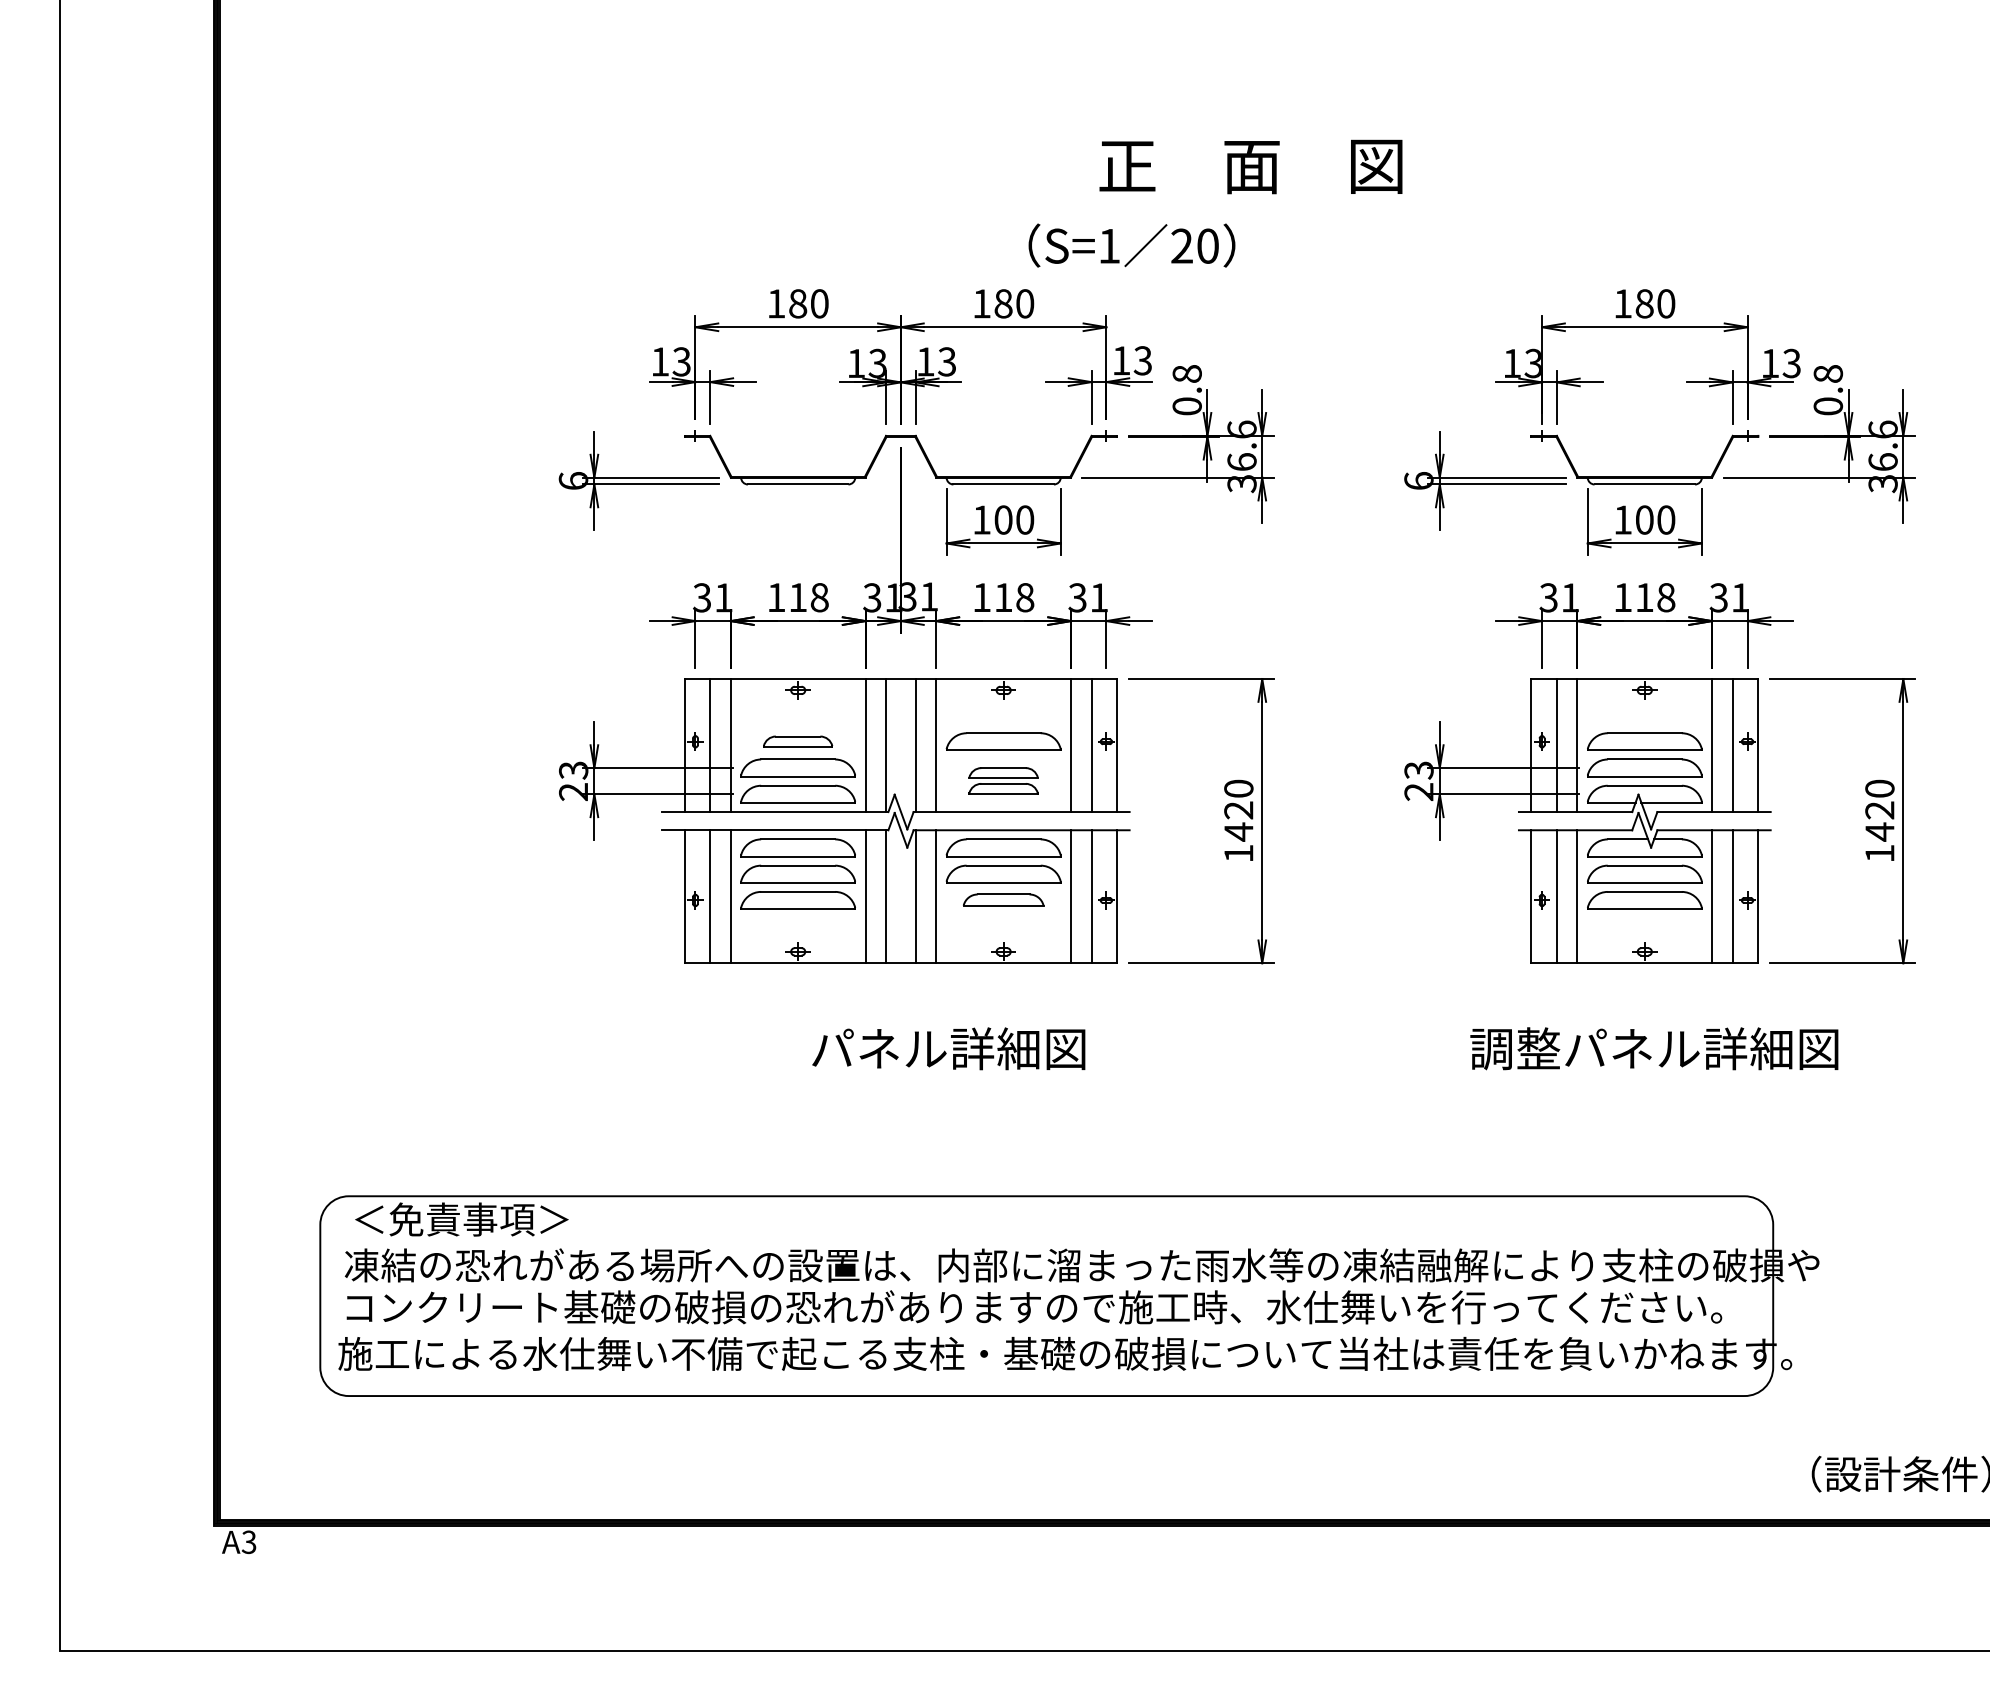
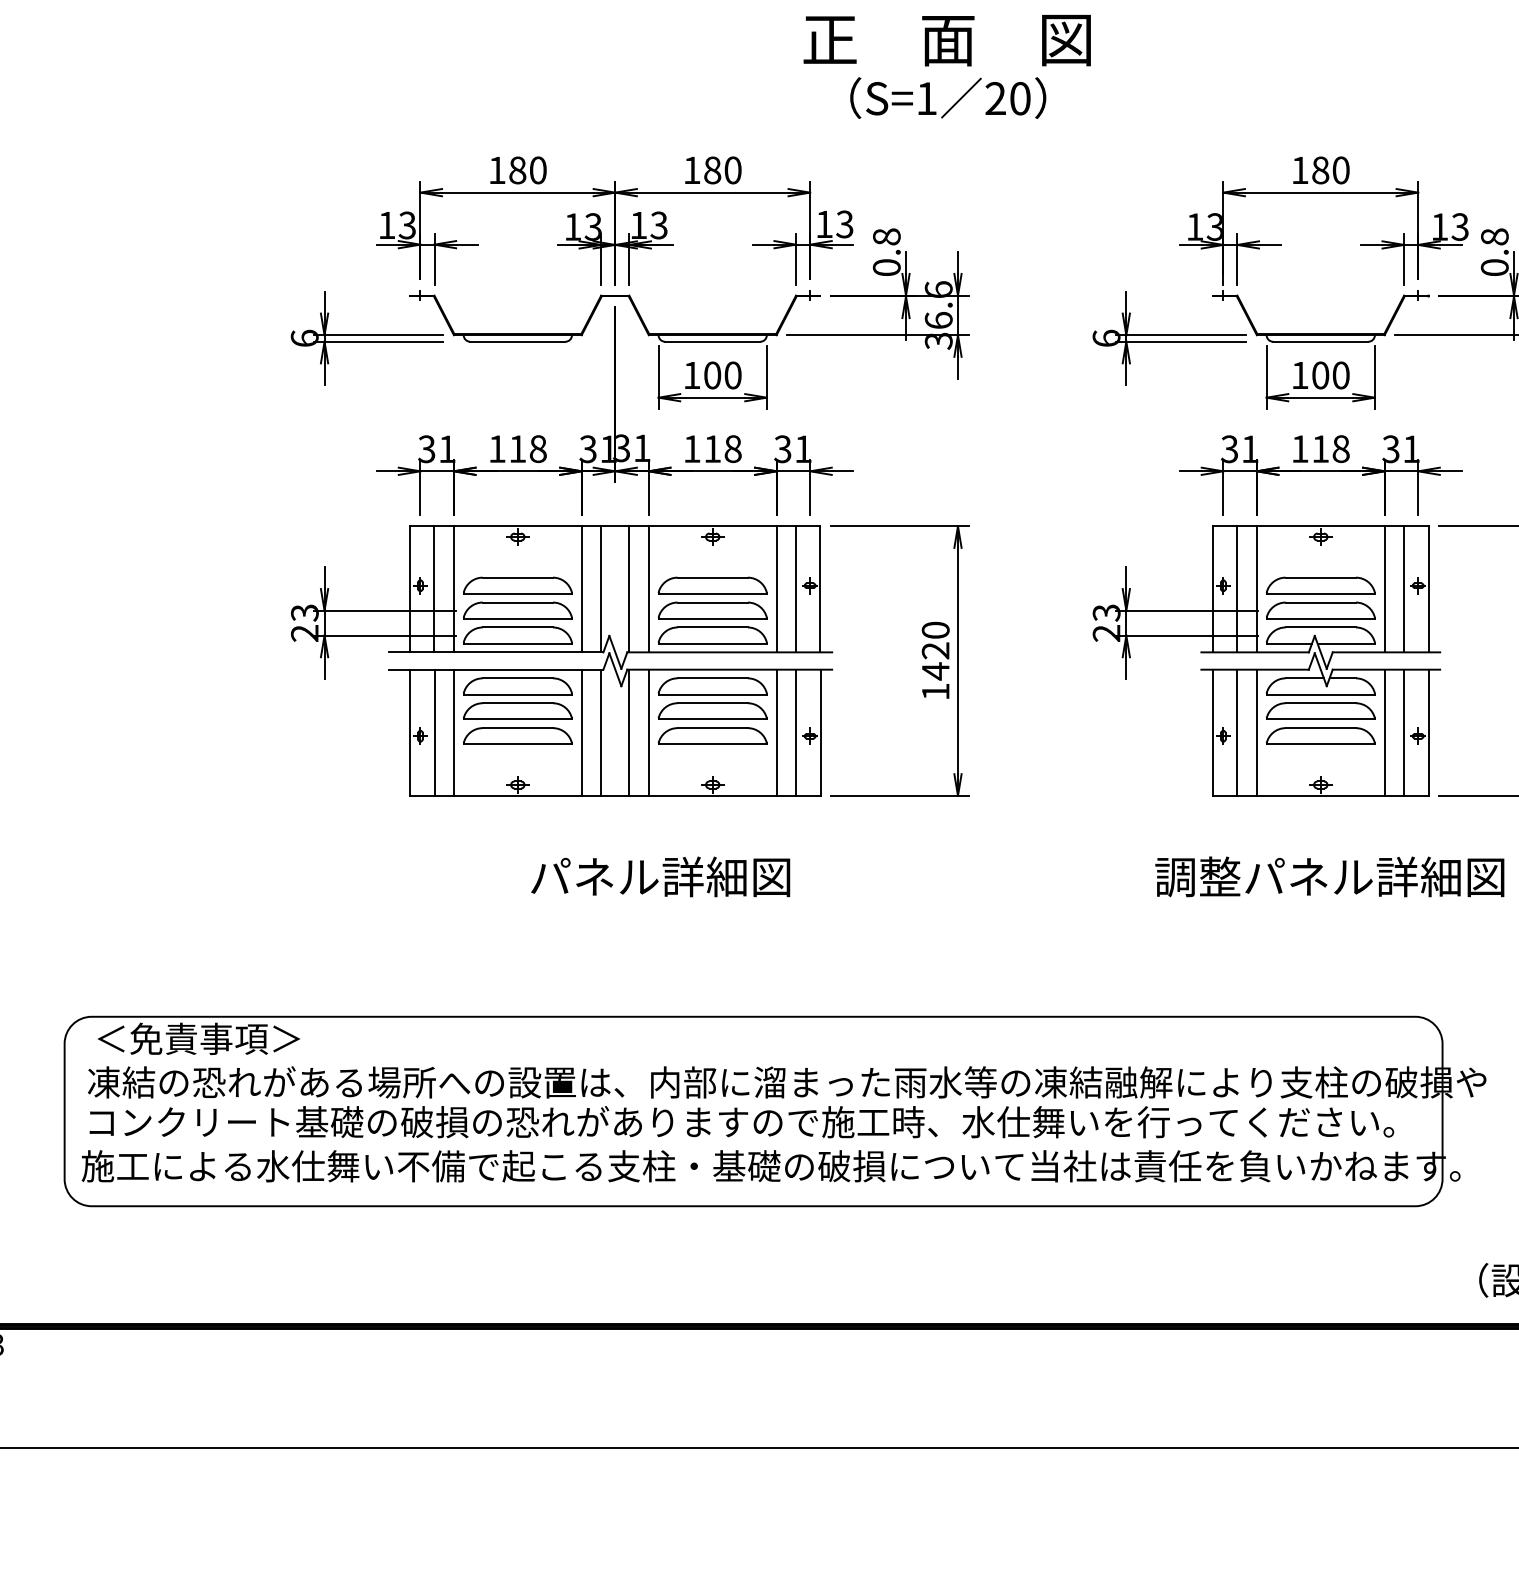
text: (1131, 245) -> (947, 98), moved
part: (797, 741) -> (517, 585), size x1.67
part: (1003, 780) -> (712, 622), size x1.67
part: (1003, 900) -> (712, 736), size x1.43

